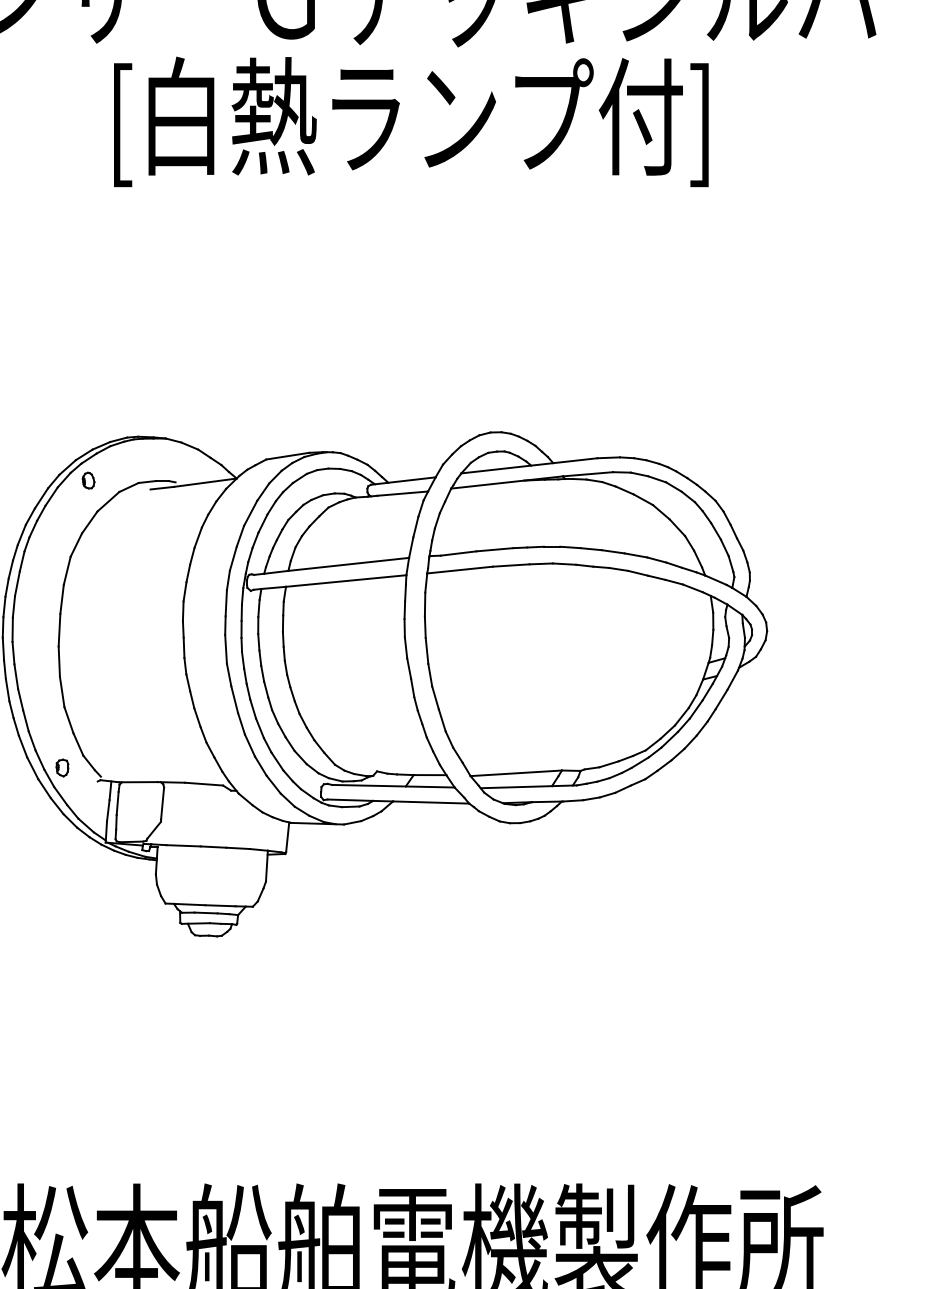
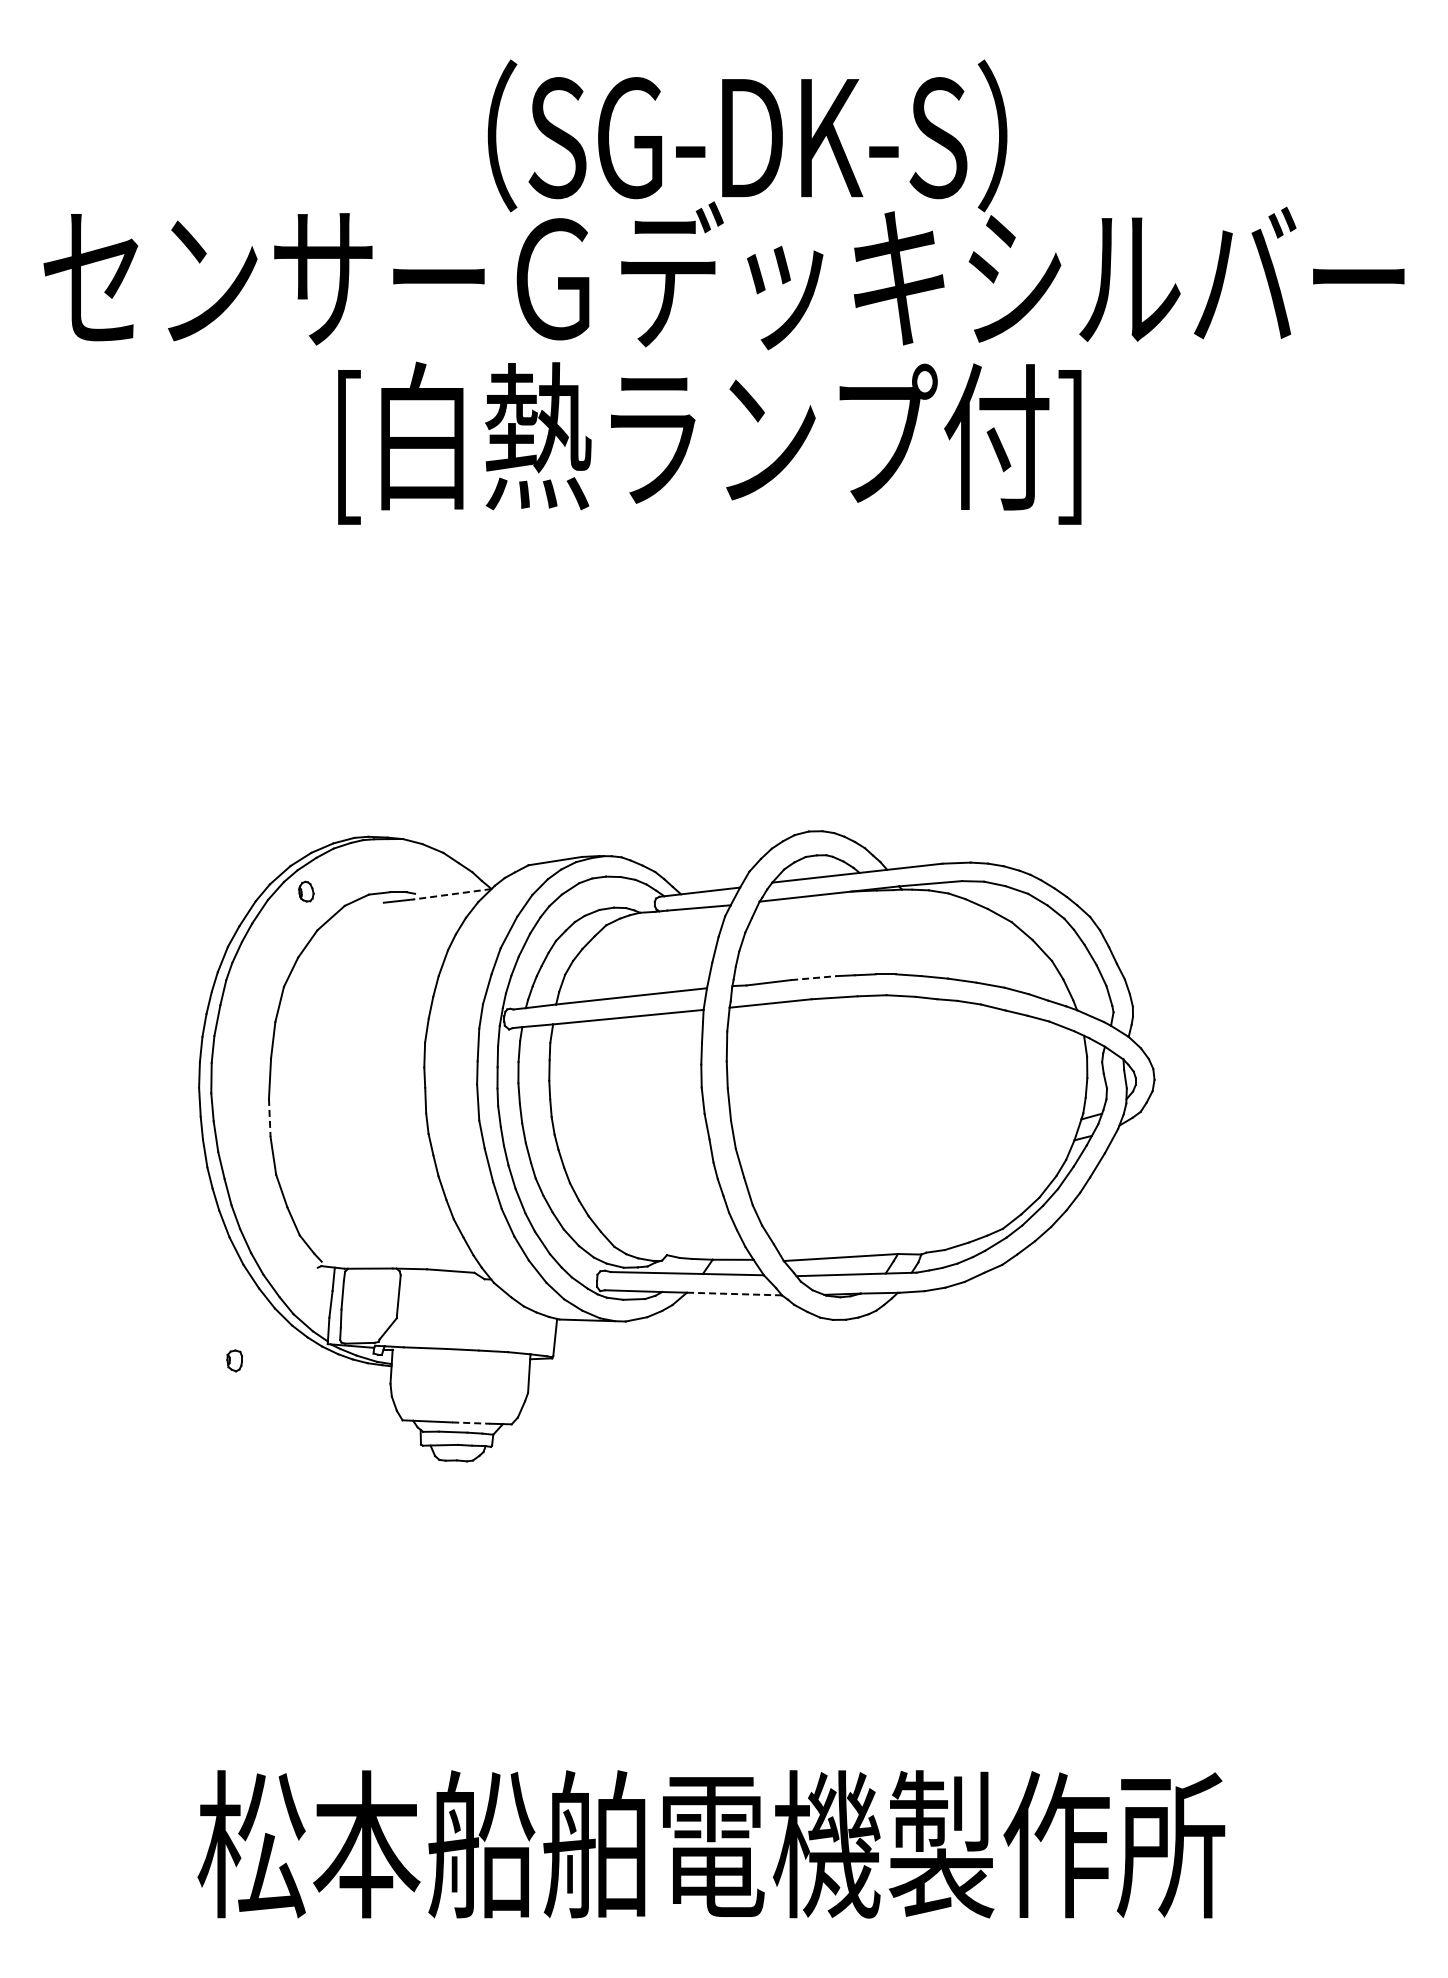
line: (204, 482) -> (451, 894), solid -> dashed
line: (495, 550) -> (814, 978), solid -> dashed
line: (59, 662) -> (269, 1118), solid -> dashed
part: (62, 767) -> (234, 1360), moved
line: (431, 802) -> (734, 1294), solid -> dashed
line: (220, 906) -> (471, 1423), solid -> dashed

